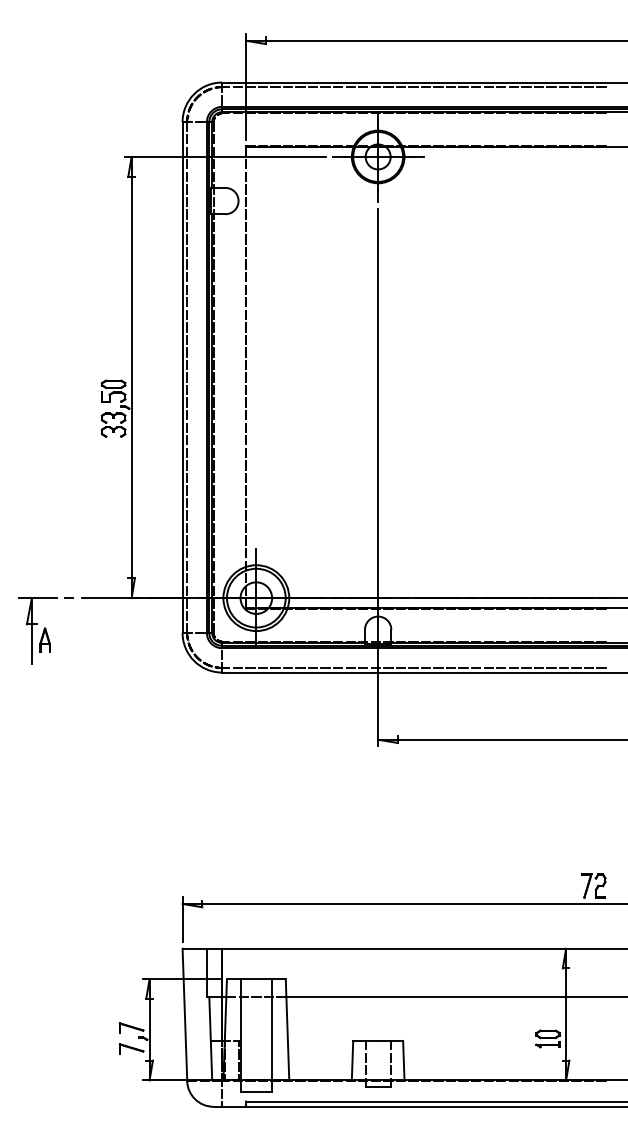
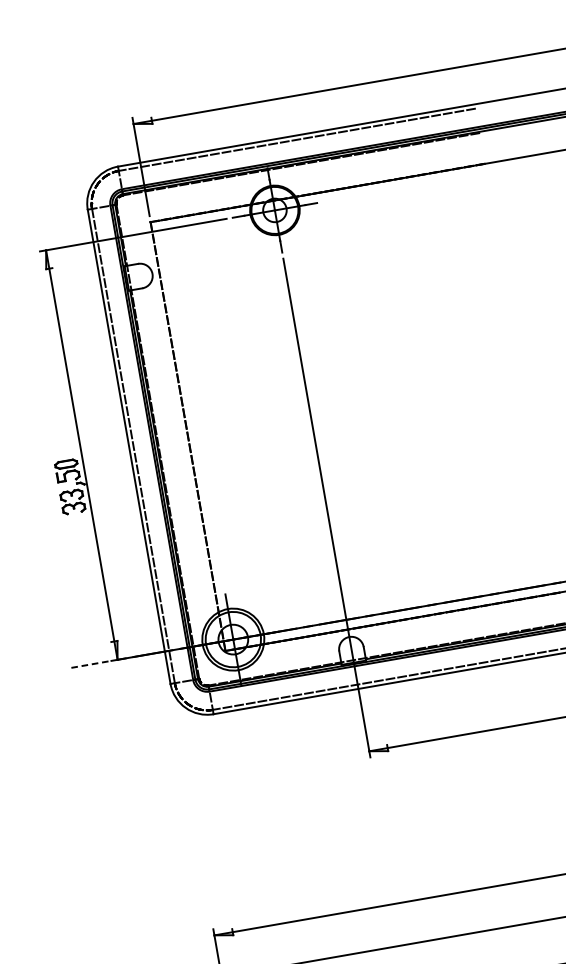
line: (102, 598) -> (90, 664), solid -> dashed
part: (45, 630) -> (42, 703), removed

